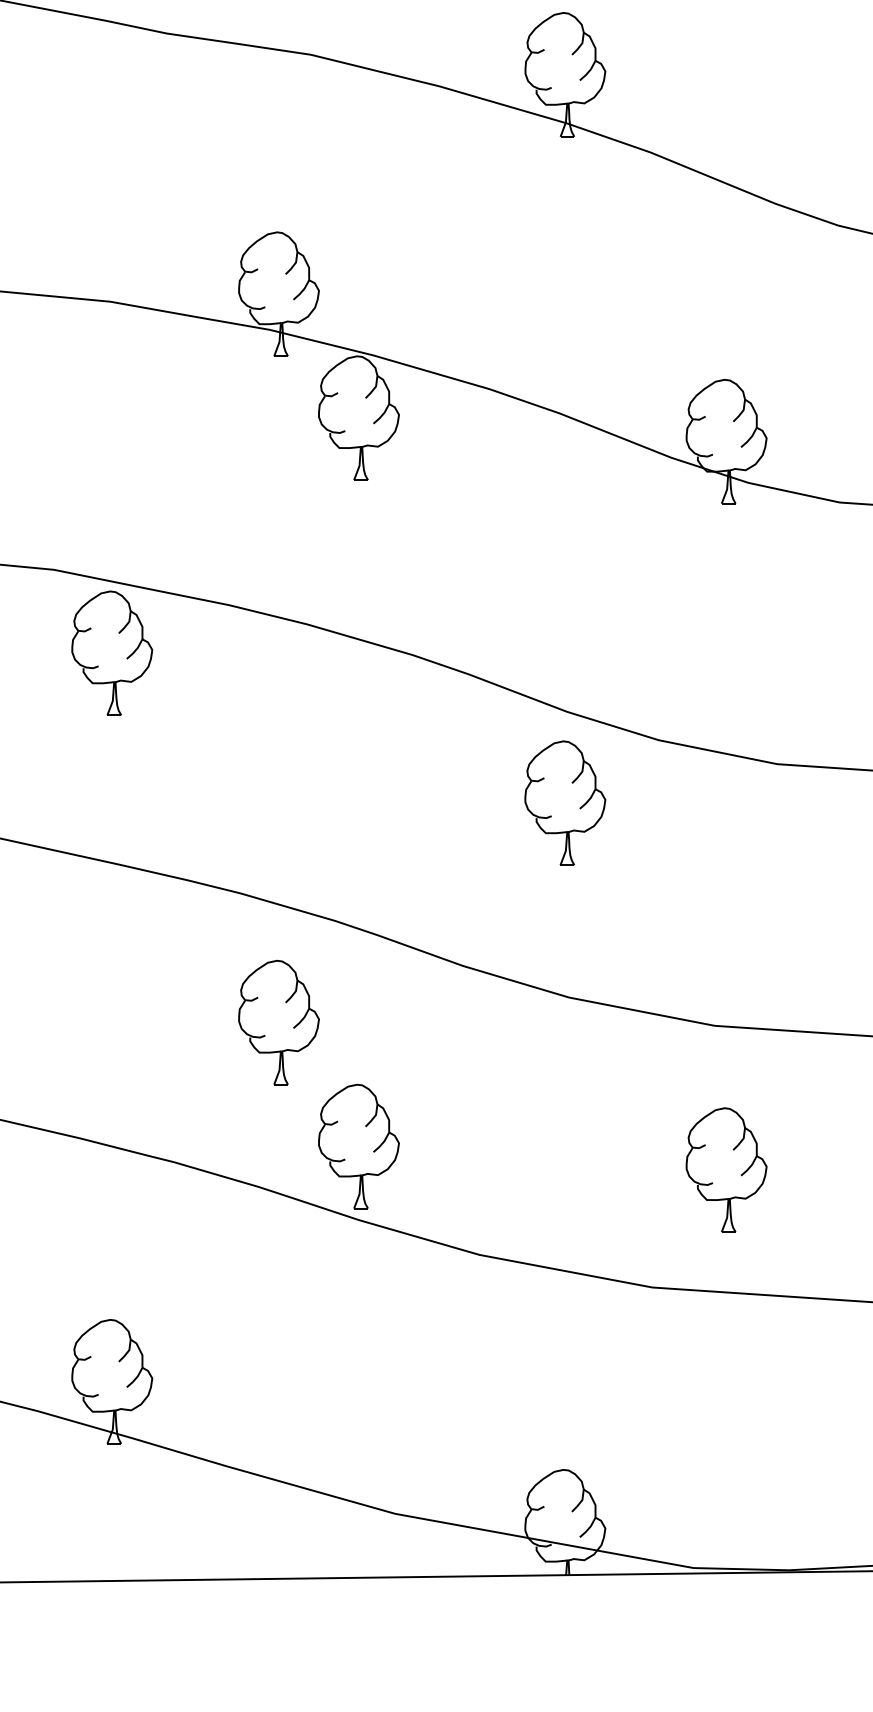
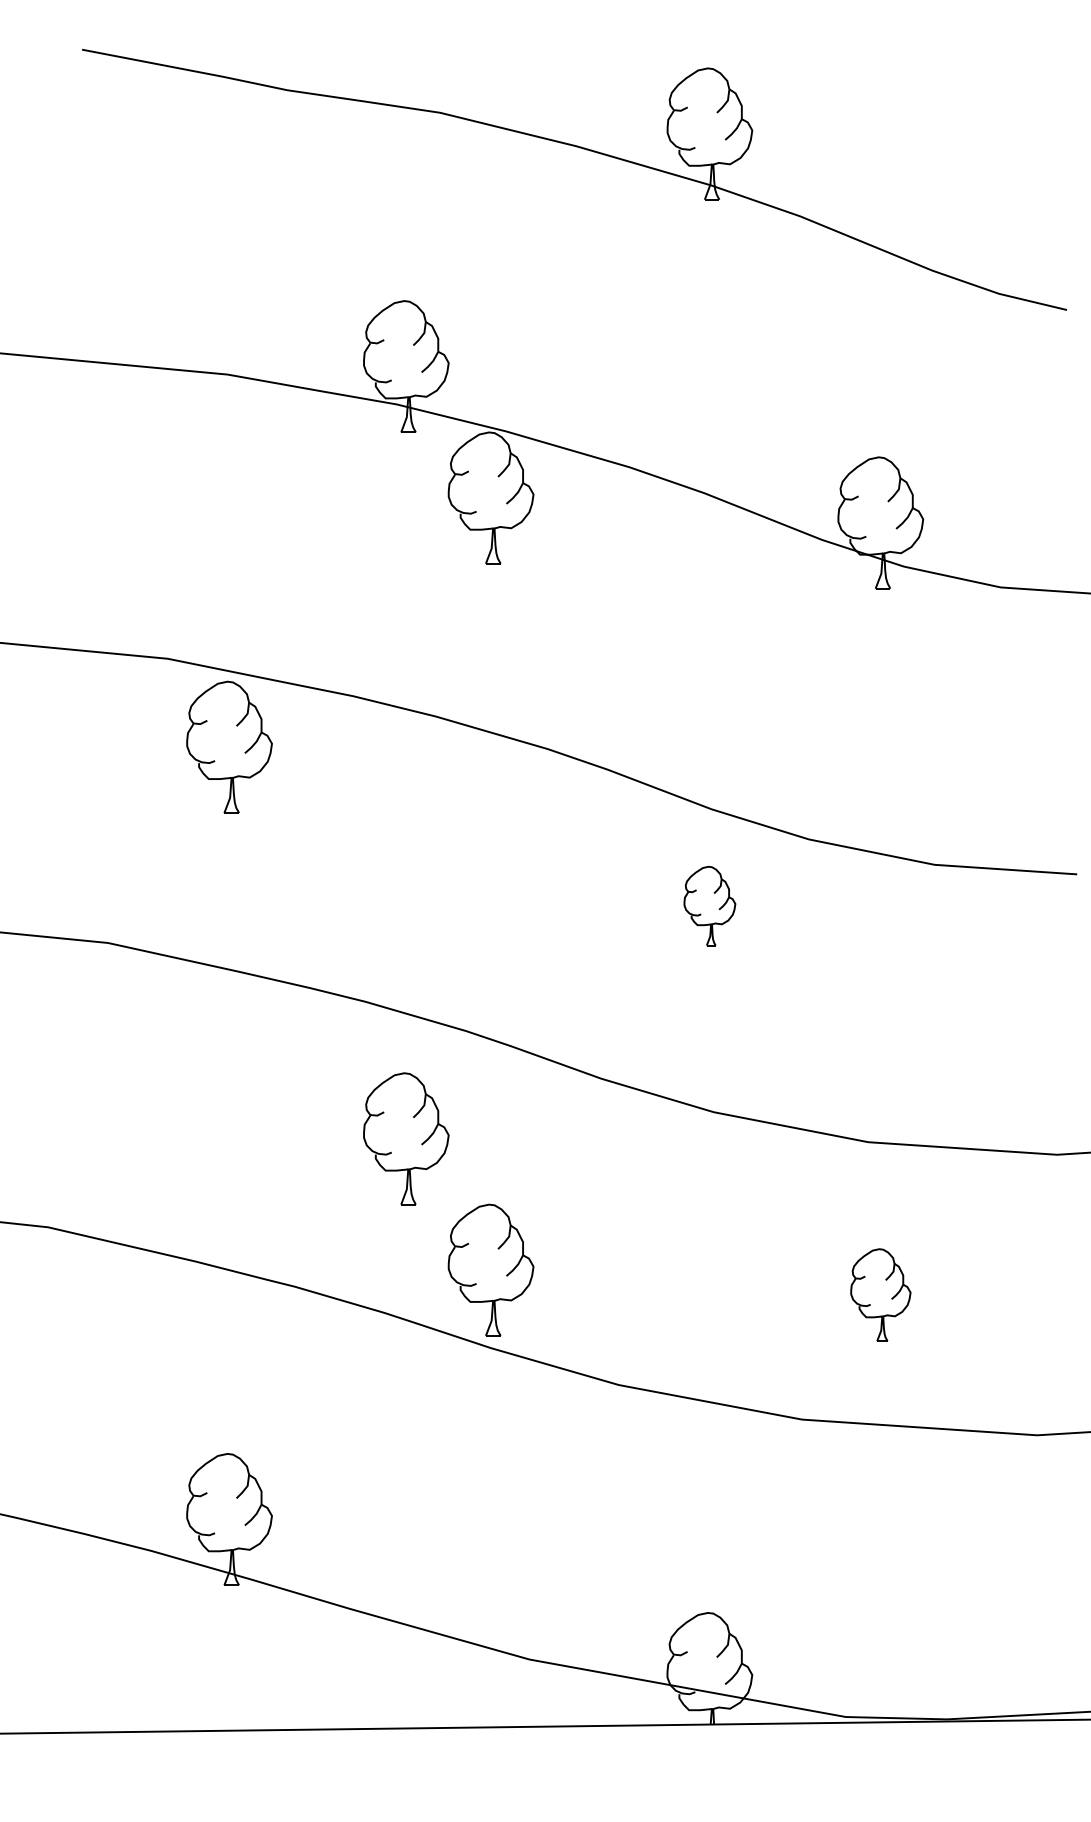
part: (565, 802) -> (709, 905), size x0.6
part: (726, 1169) -> (880, 1294), size x0.7

